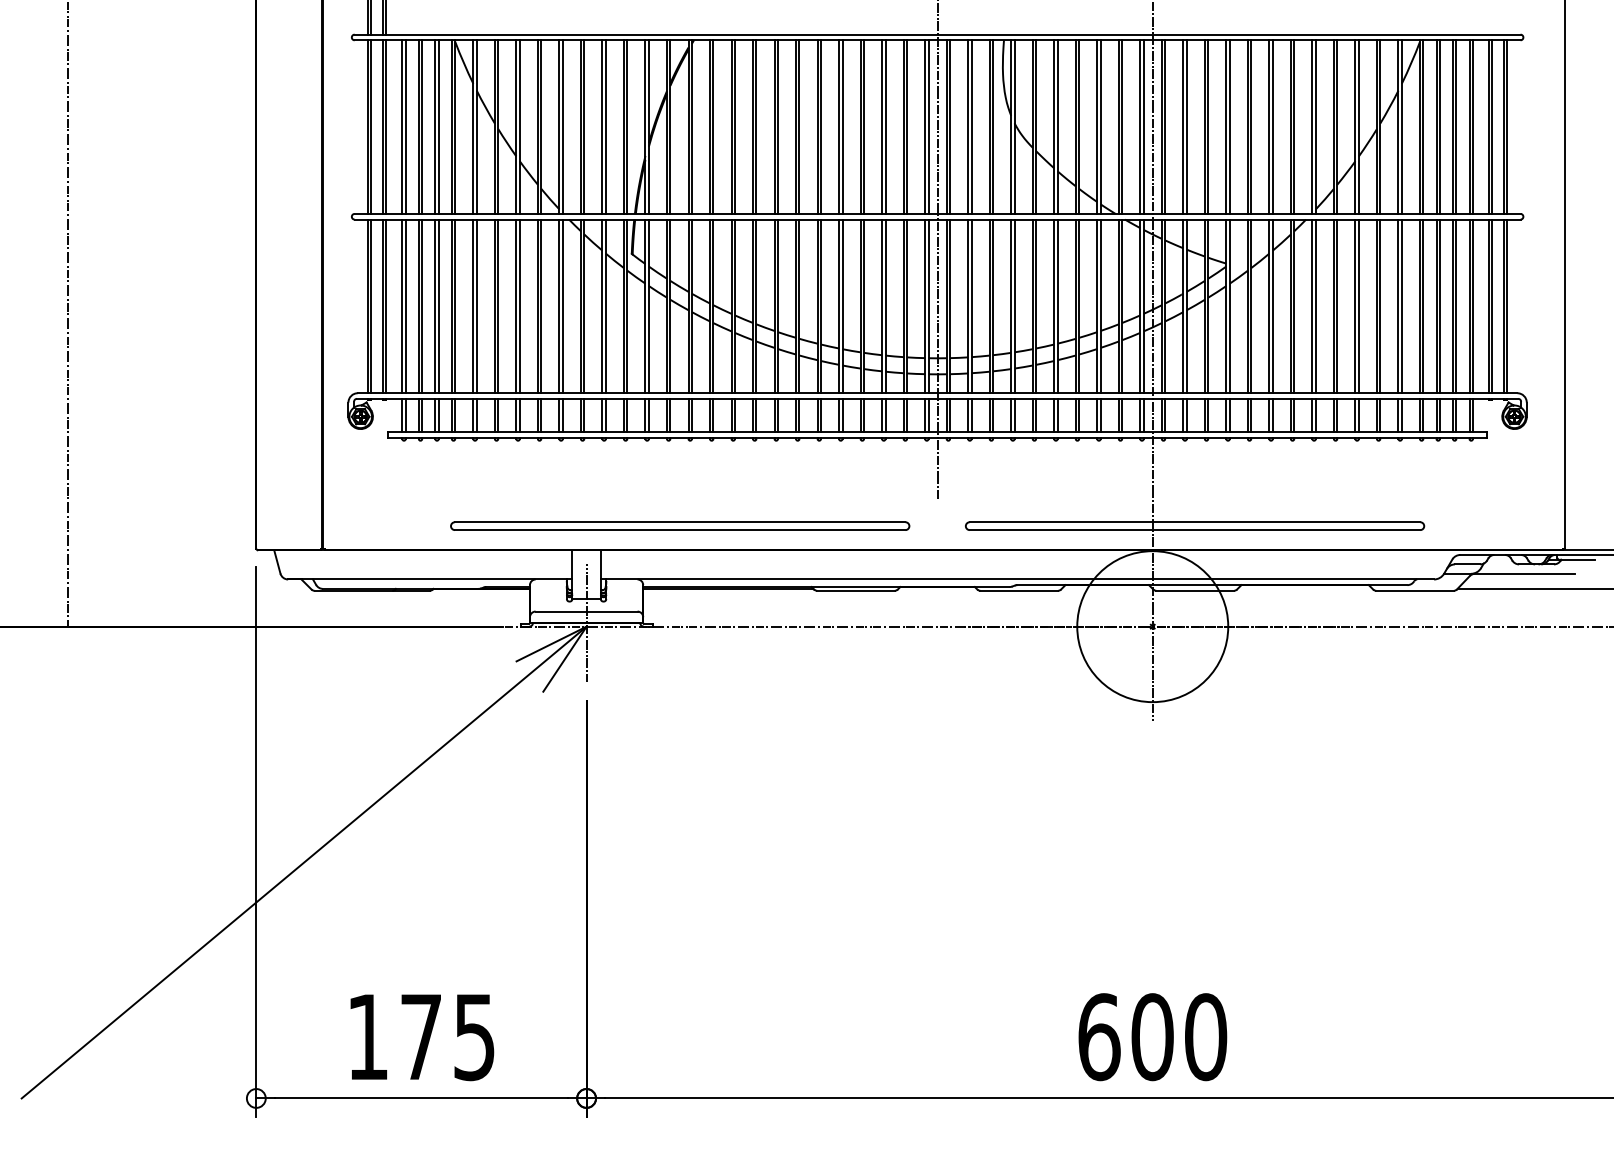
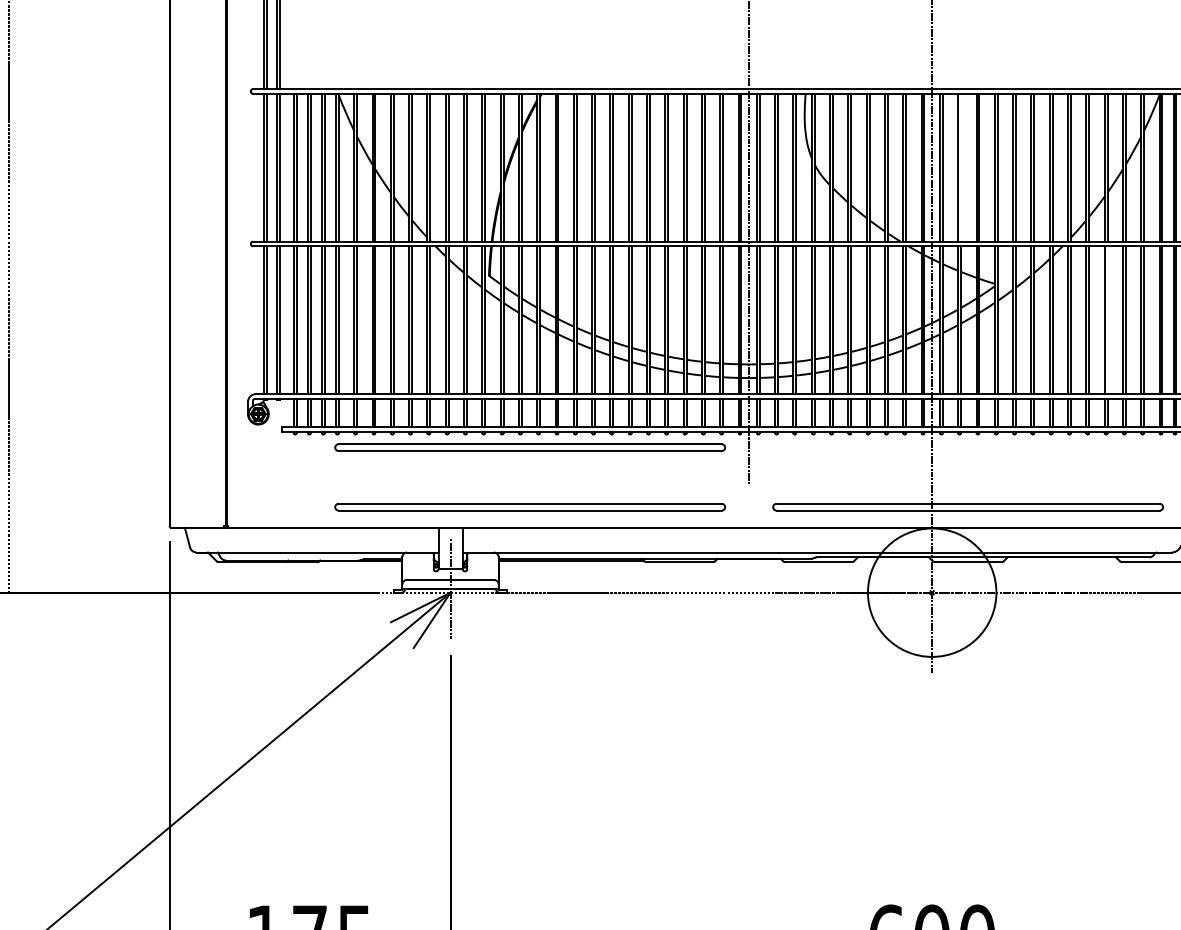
line: (1186, 126) -> (960, 167), removed
line: (1358, 306) -> (1107, 320), removed
part: (680, 455) -> (530, 447), added

